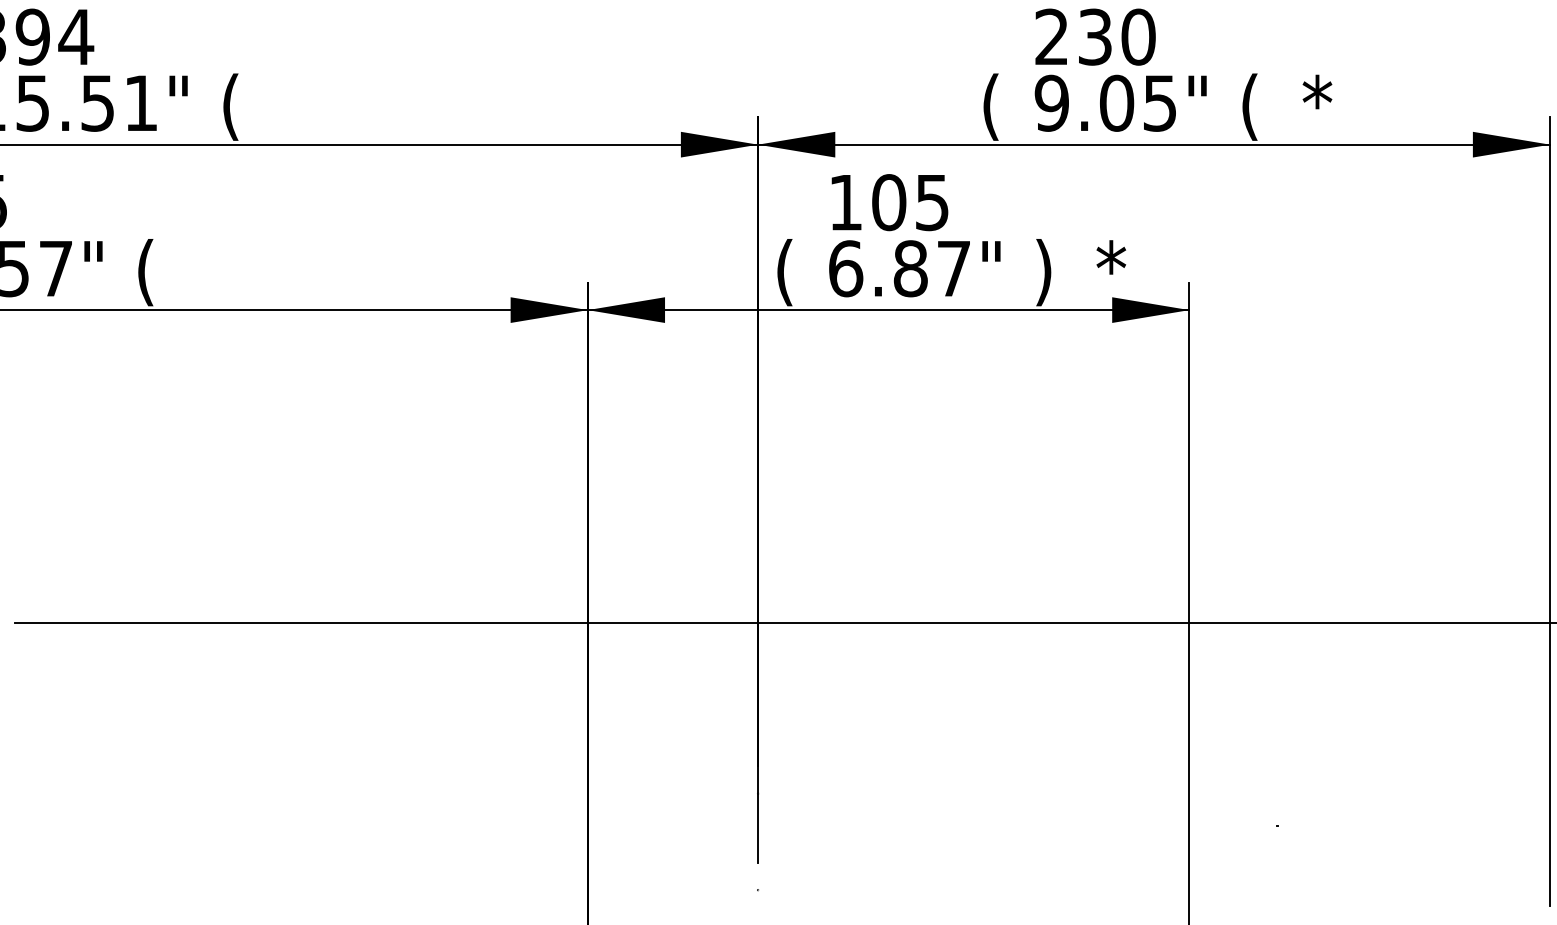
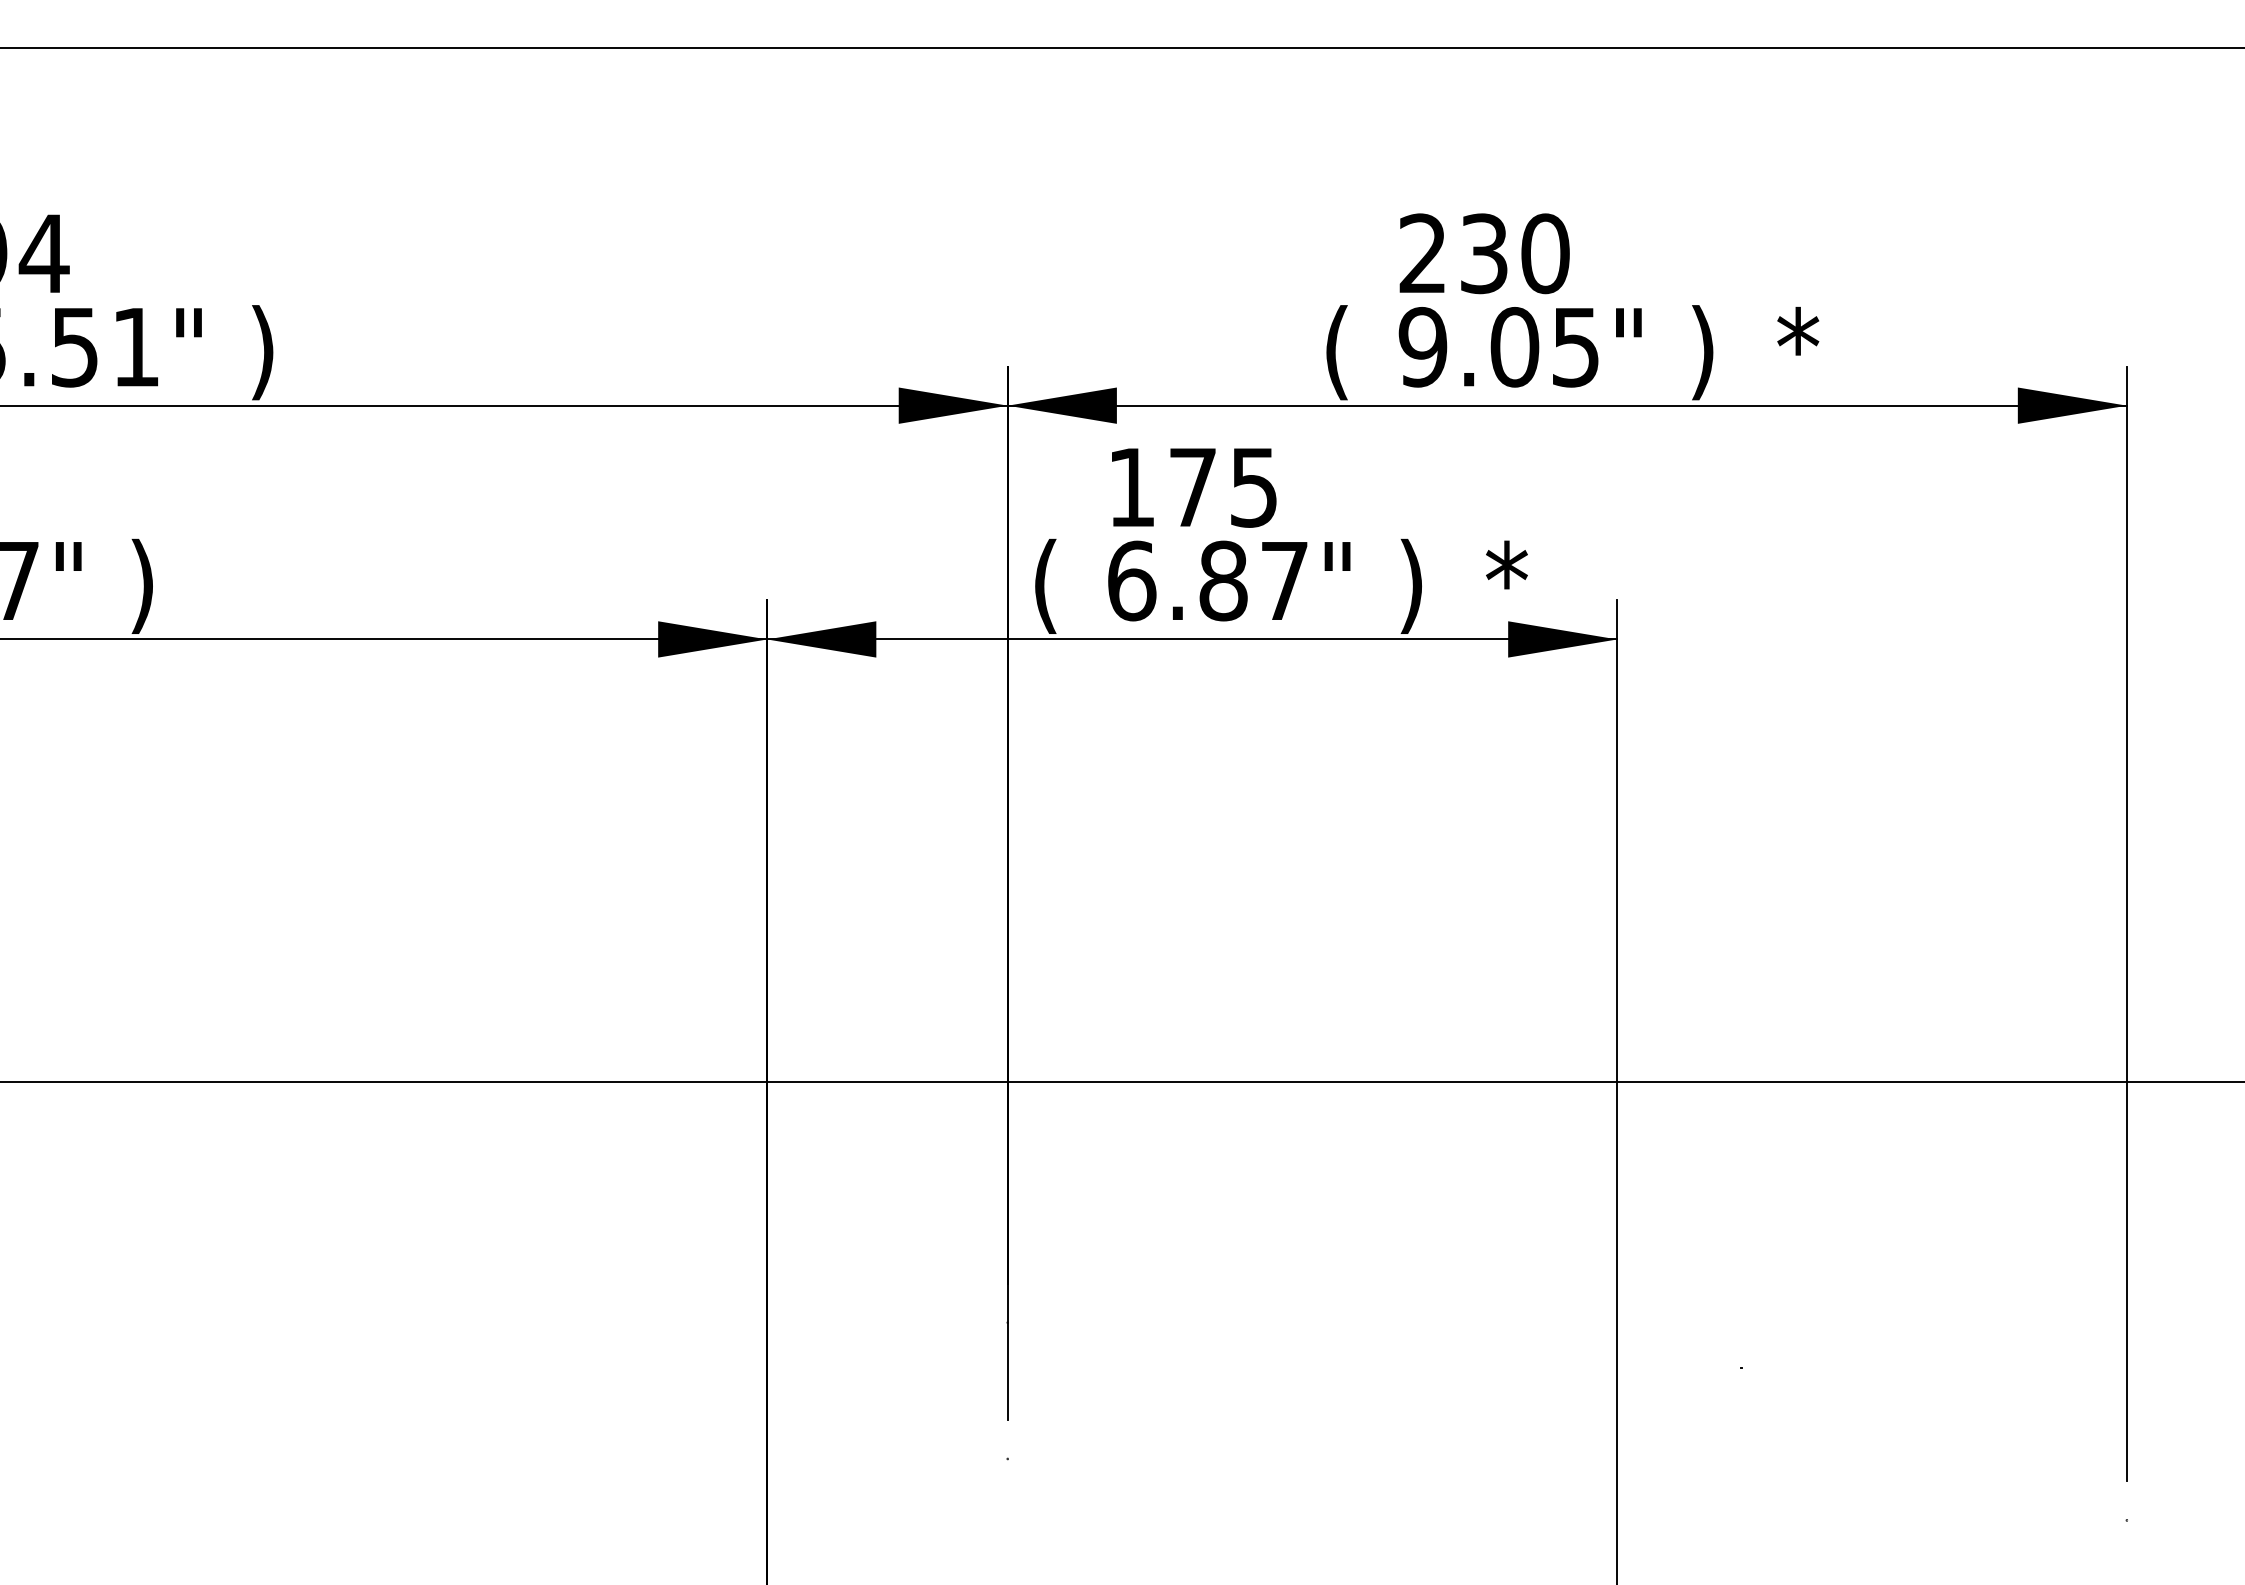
text: (230, 107) -> (262, 352), ( -> )
text: (1249, 107) -> (1702, 352), ( -> )
text: (889, 202) -> (1193, 487), 105 -> 175
text: (145, 271) -> (142, 585), ( -> )

